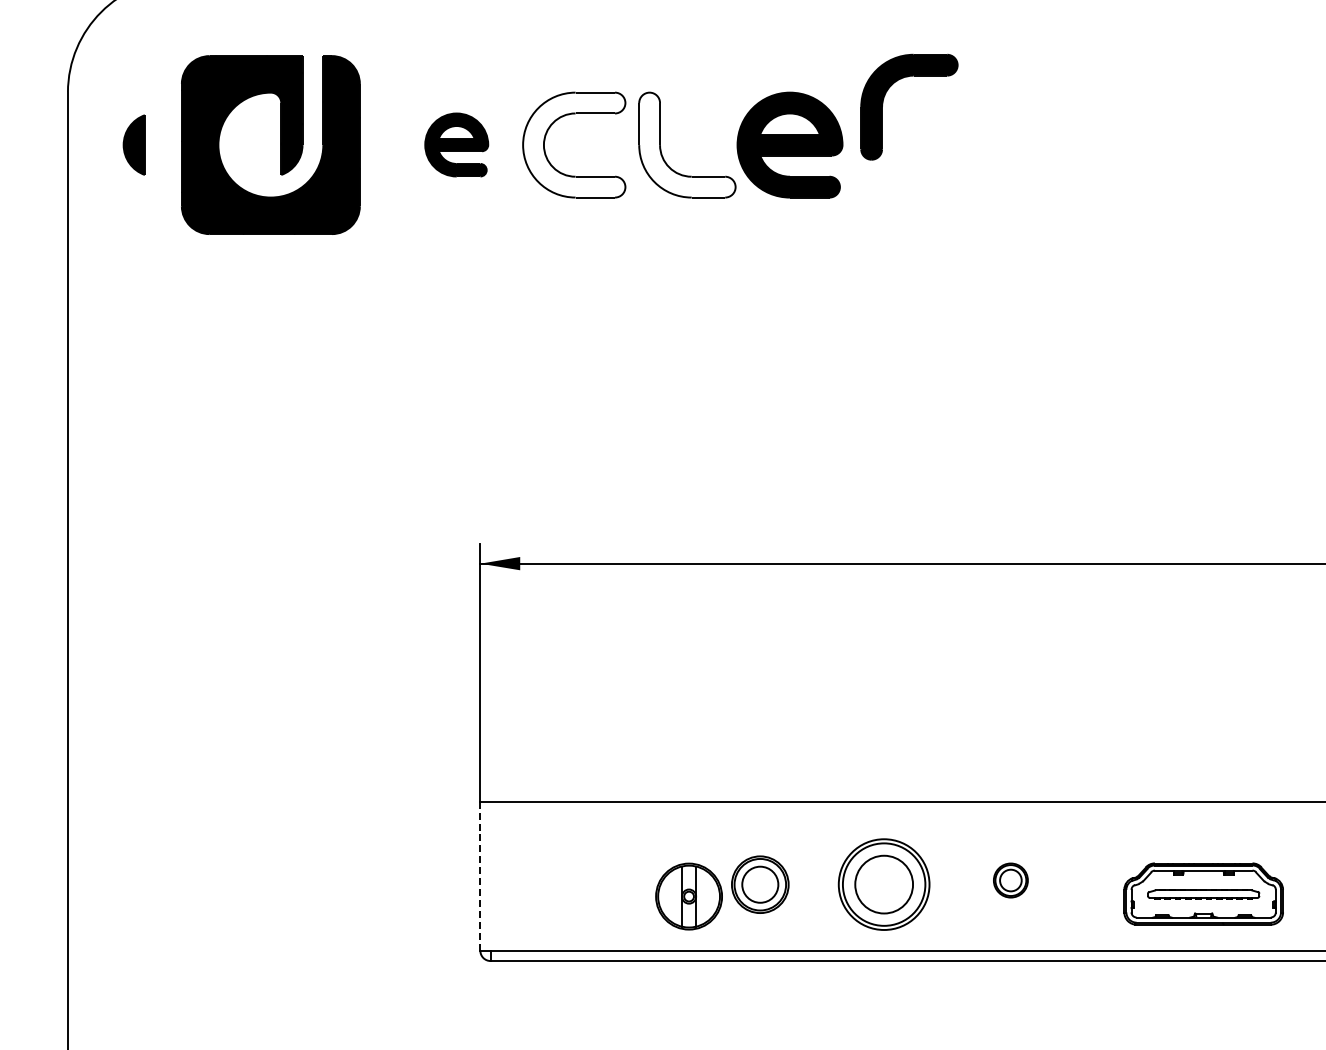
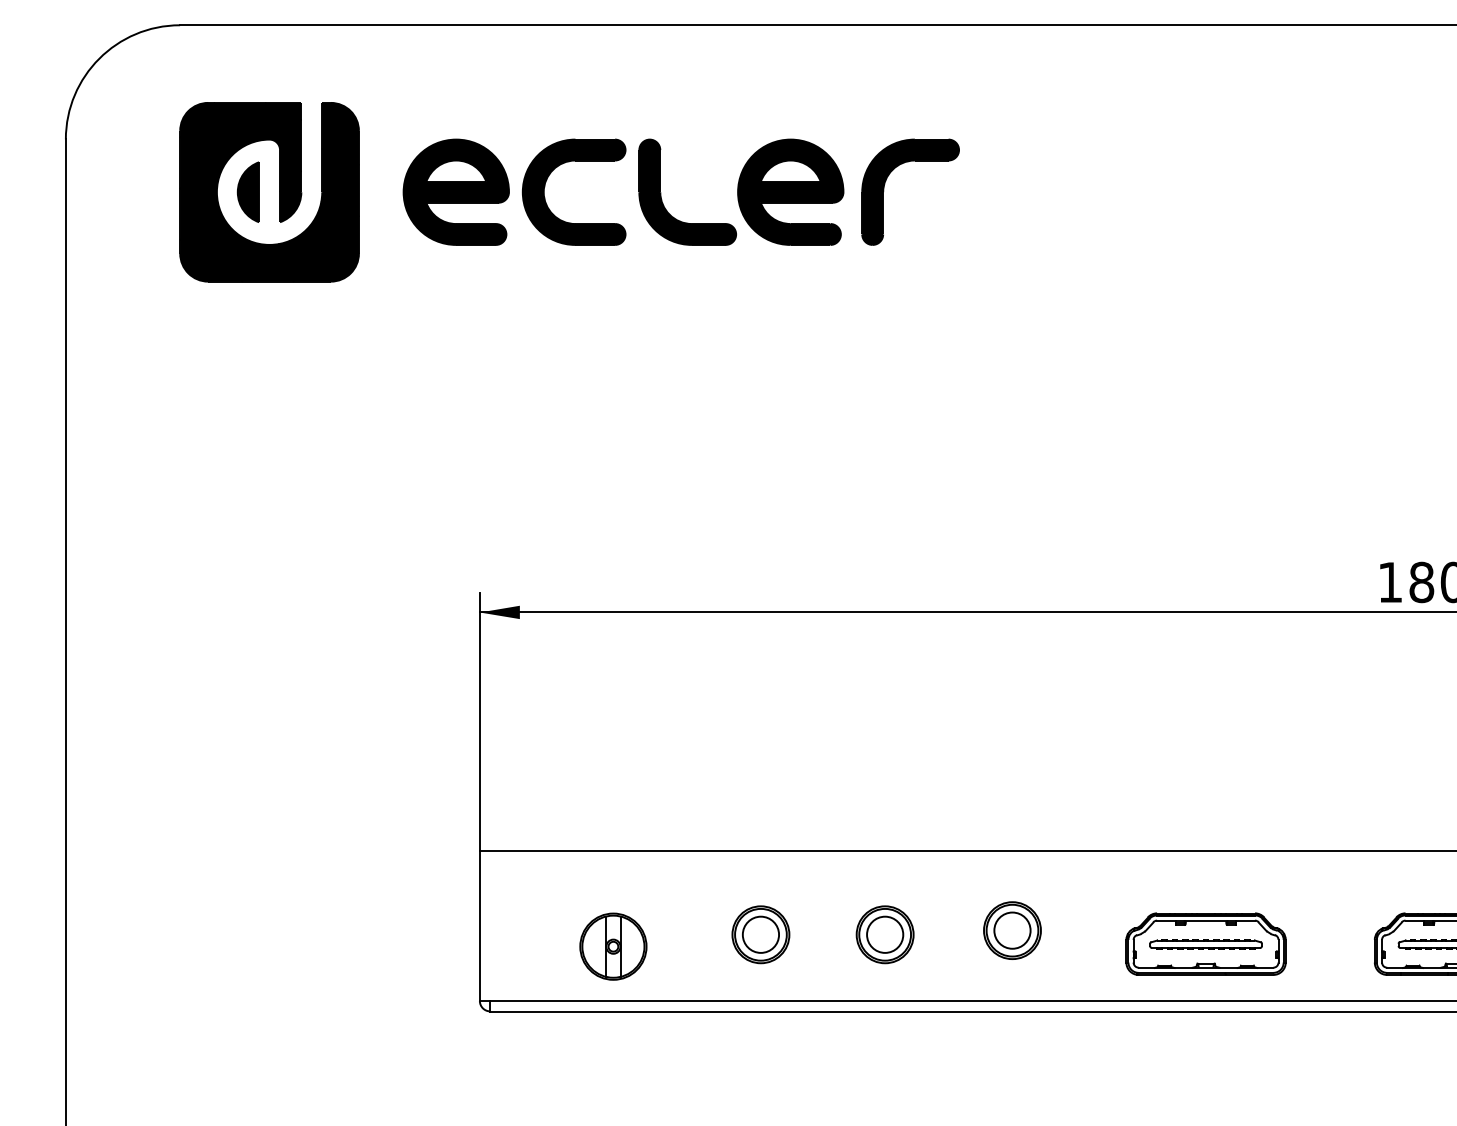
part: (884, 99) -> (885, 184), moved
part: (133, 144) -> (247, 191), moved
part: (456, 144) -> (455, 191), size x1.67
fill: (573, 144) -> (573, 191), added
fill: (687, 144) -> (687, 191), added
line: (479, 876) -> (479, 926), dashed -> solid
part: (1010, 880) -> (1012, 930), size x1.67
part: (883, 884) -> (884, 934), size x0.62
part: (689, 896) -> (613, 946), moved

